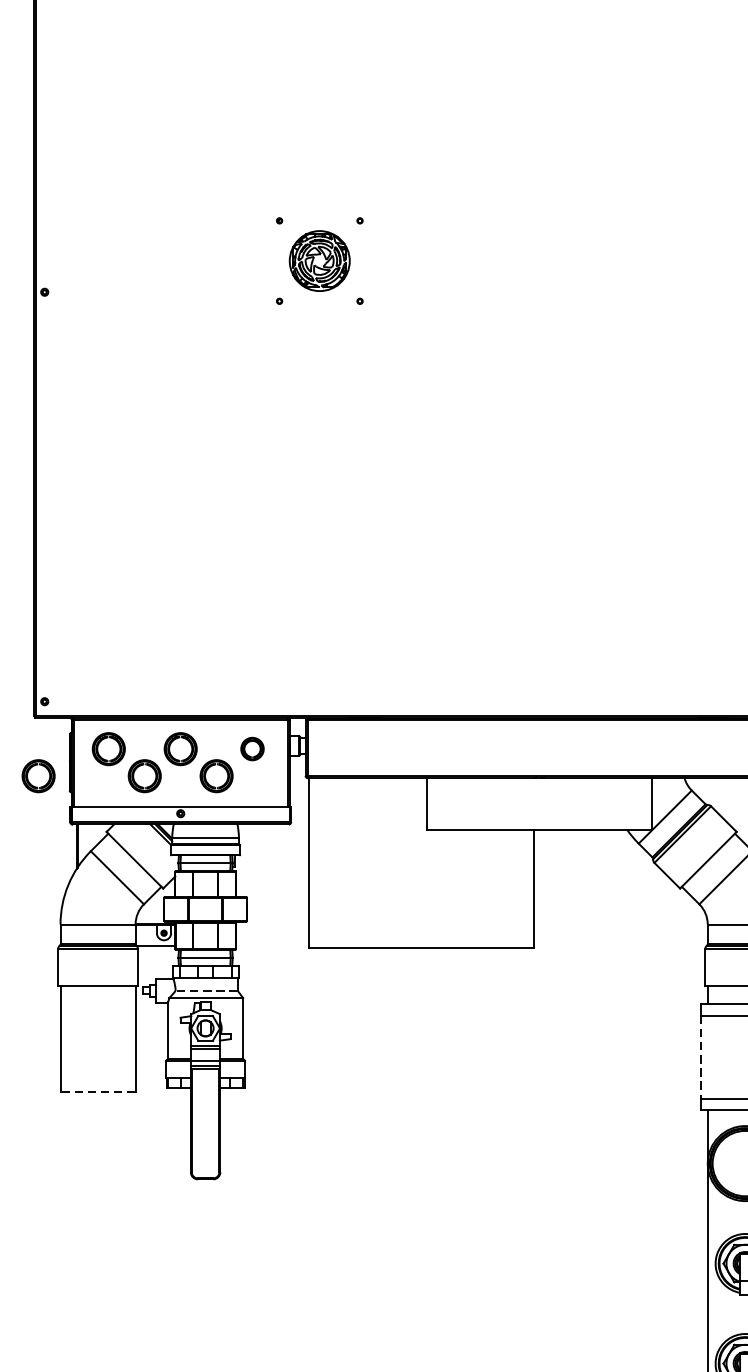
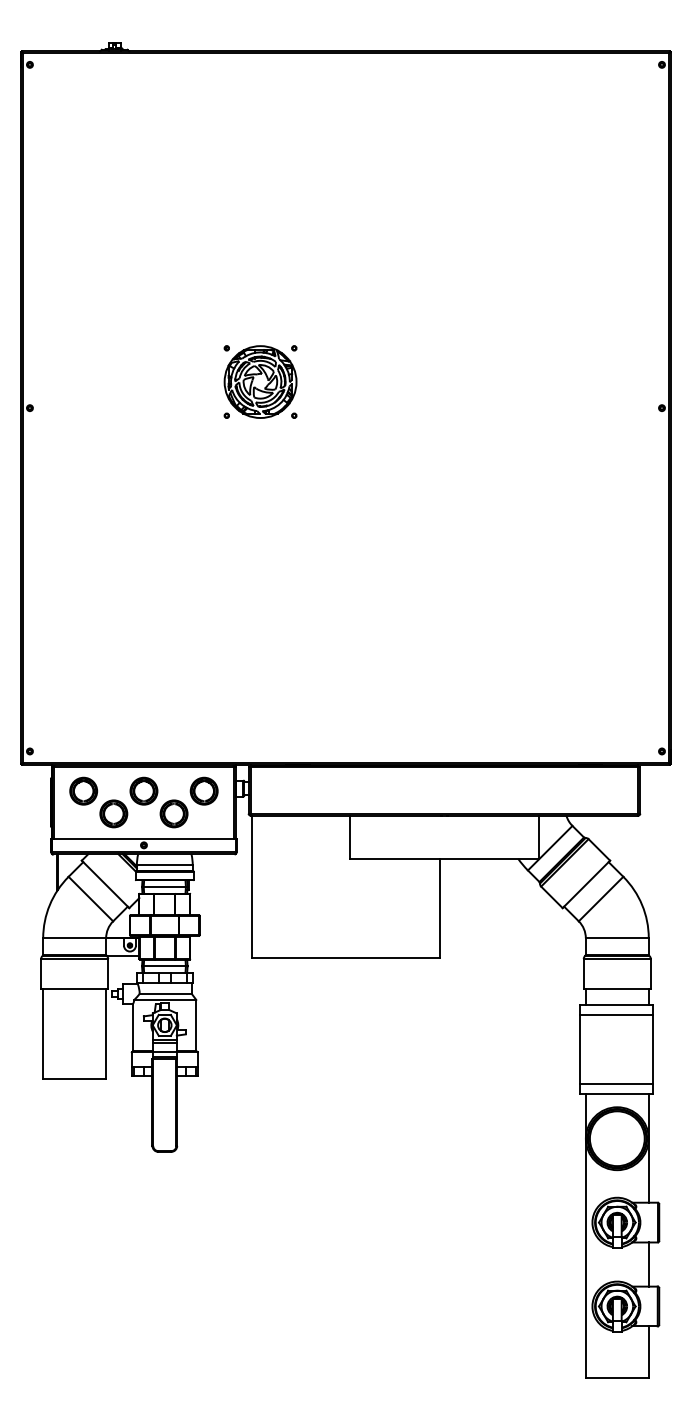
part: (319, 260) -> (260, 381), size x1.43
part: (251, 748) -> (203, 790), size x1.43
part: (38, 775) -> (24, 813), removed
line: (206, 990) -> (165, 993), dashed -> solid
line: (701, 1057) -> (580, 1049), dashed -> solid
line: (97, 1091) -> (74, 1078), dashed -> solid

